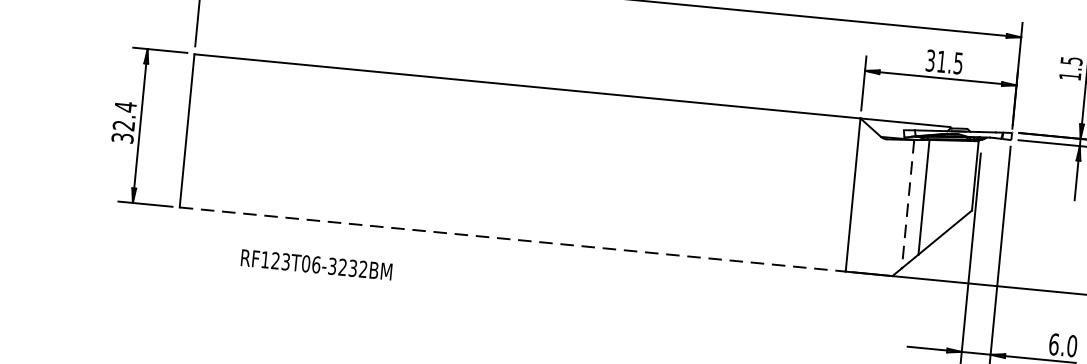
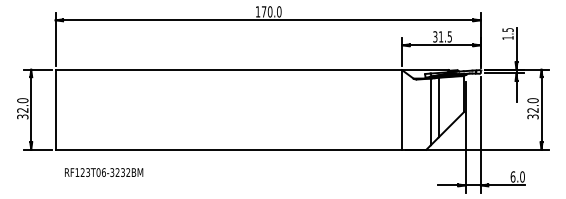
text: (125, 106) -> (22, 100), 32.4 -> 32.0
line: (907, 205) -> (430, 112), dashed -> solid
line: (514, 239) -> (229, 149), dashed -> solid
text: (317, 264) -> (104, 172), moved

